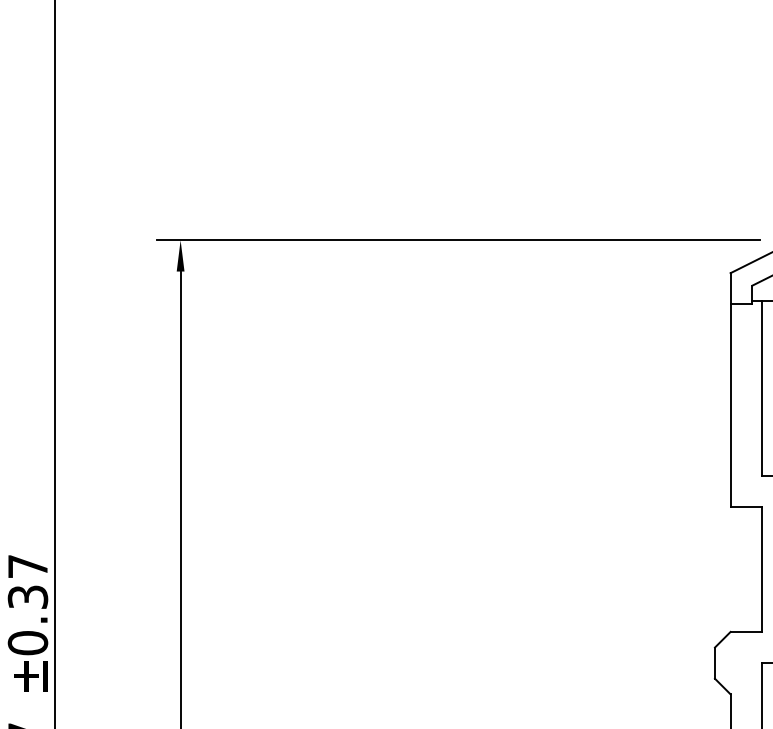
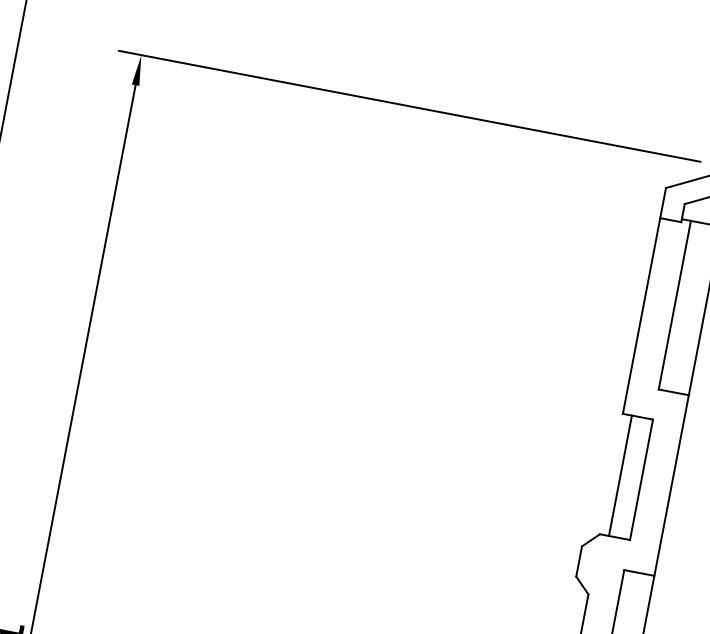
line: (739, 569) -> (620, 475), added

